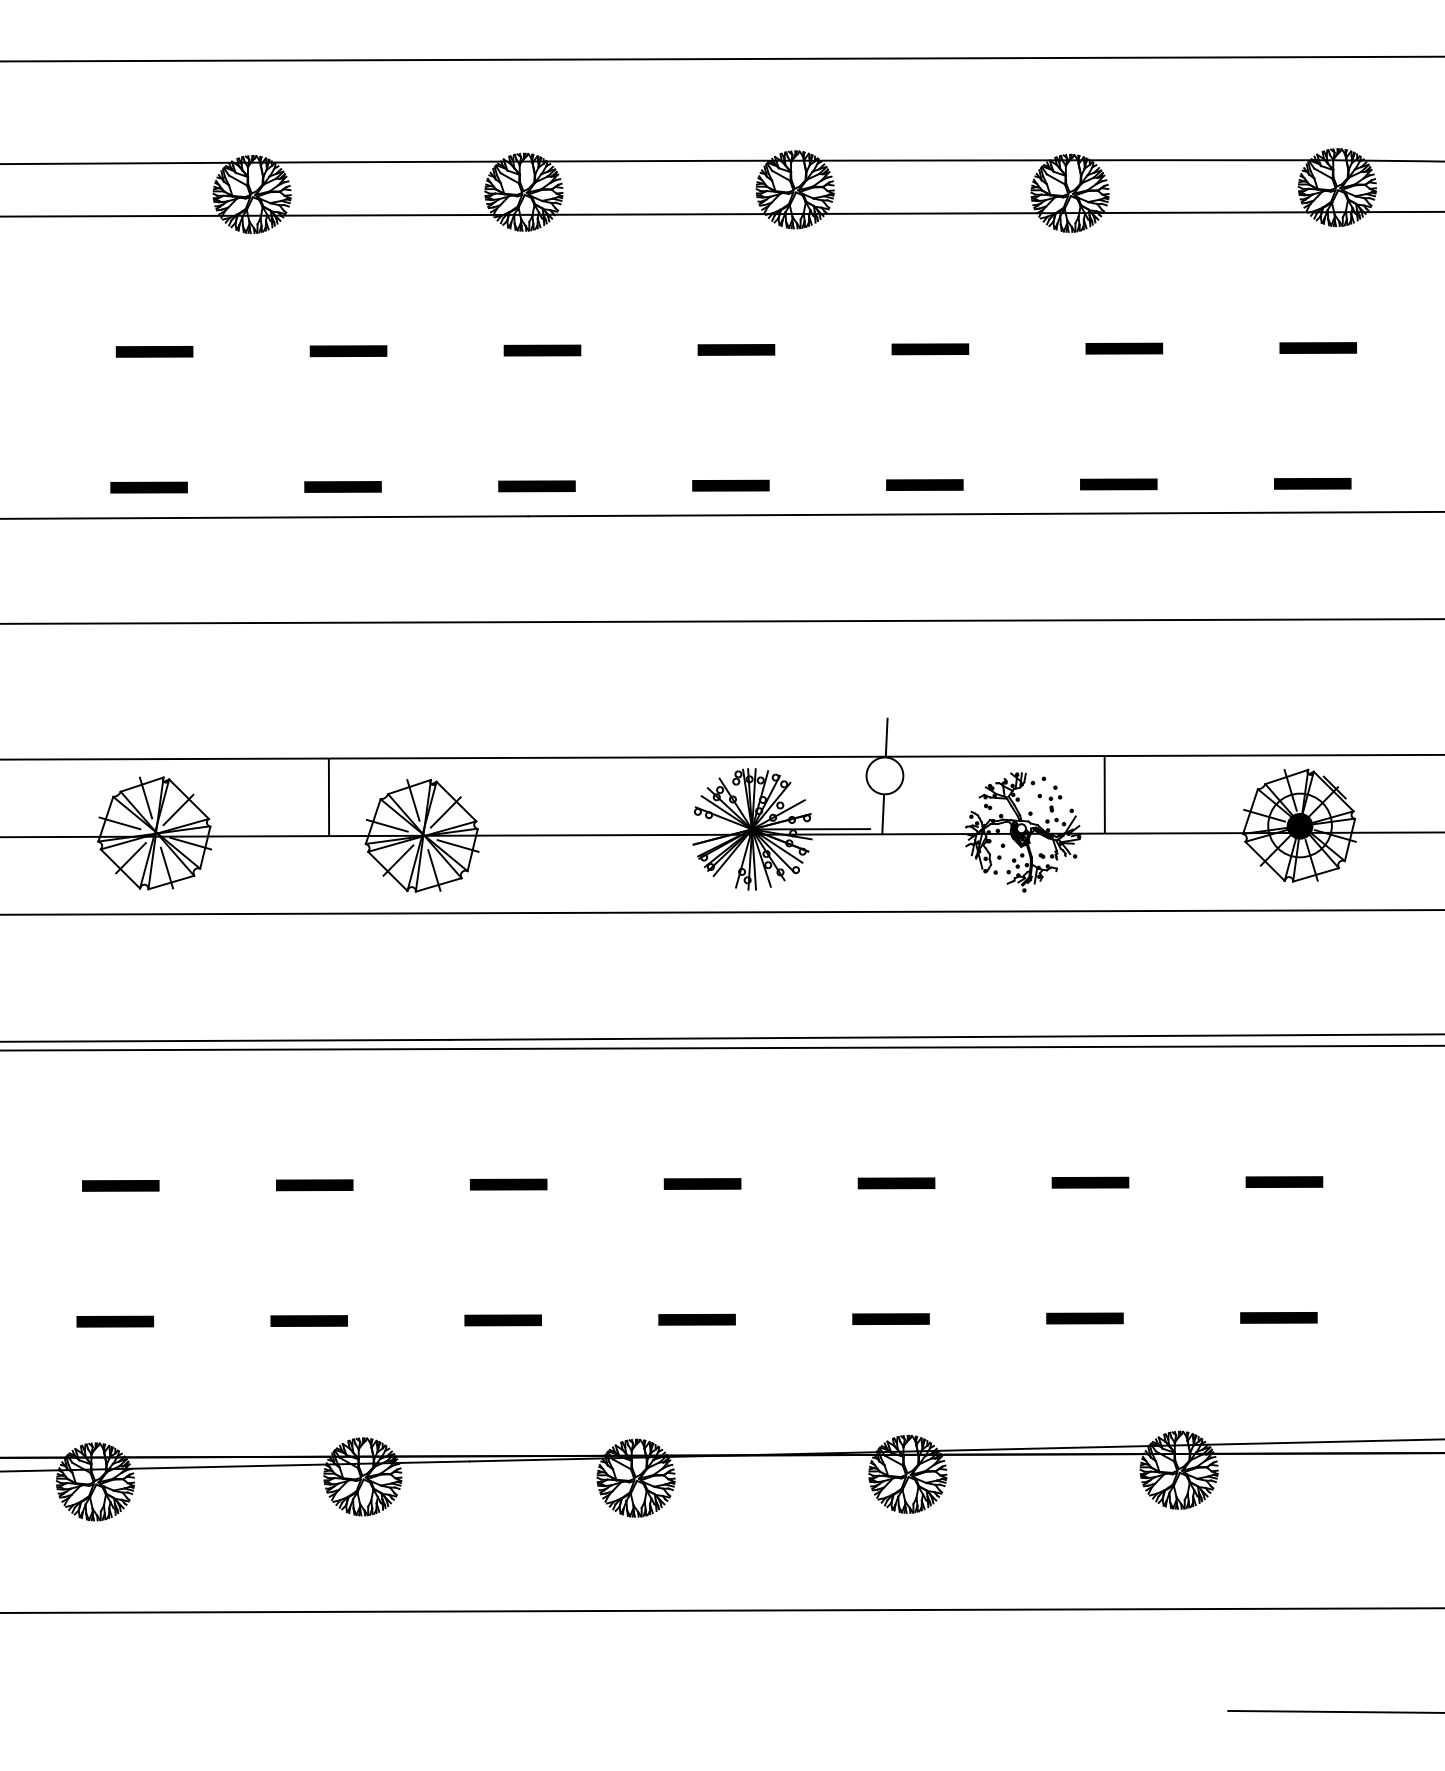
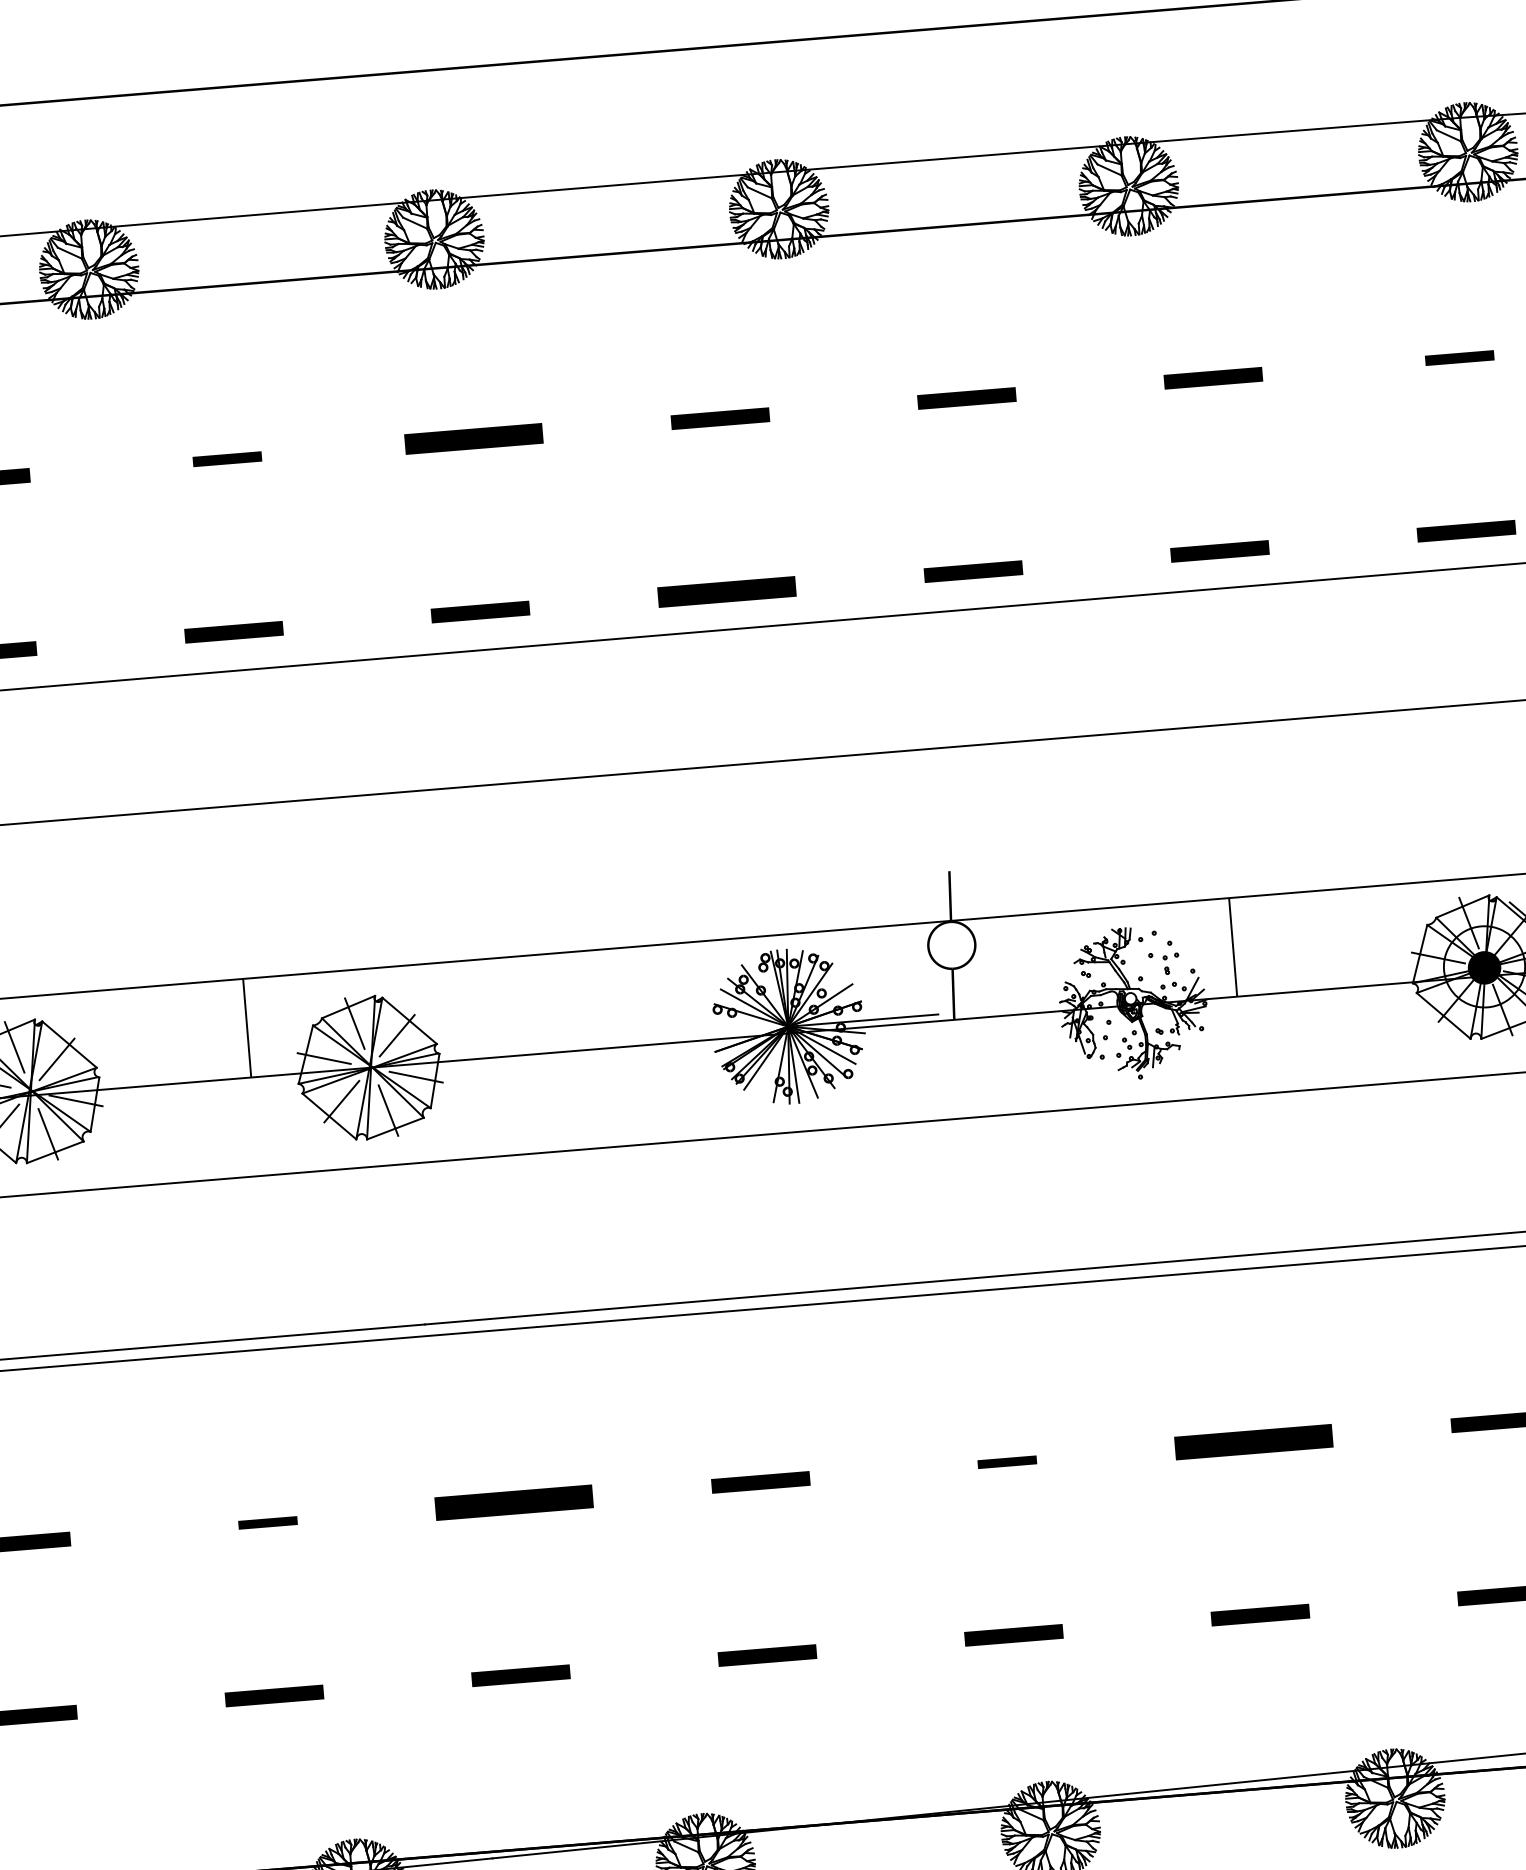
part: (1317, 347) -> (1458, 357), size x0.7
part: (542, 350) -> (473, 438), size x1.4
part: (348, 351) -> (227, 459), size x0.7
part: (730, 485) -> (726, 591), size x1.4
part: (1090, 1182) -> (1253, 1441), size x1.6
part: (896, 1183) -> (1007, 1462), size x0.6
part: (508, 1184) -> (514, 1502), size x1.6
part: (314, 1185) -> (267, 1523), size x0.6

